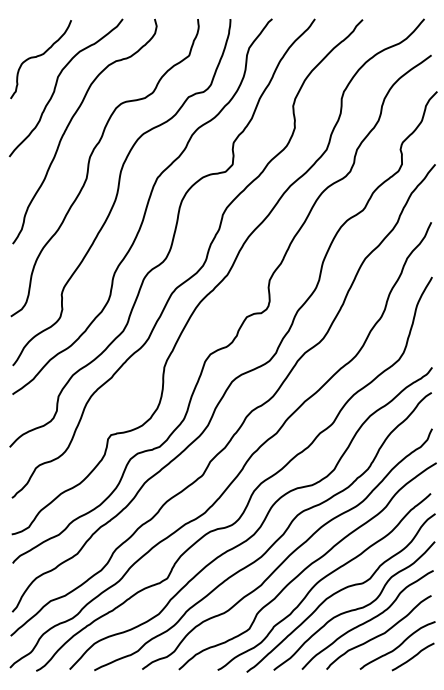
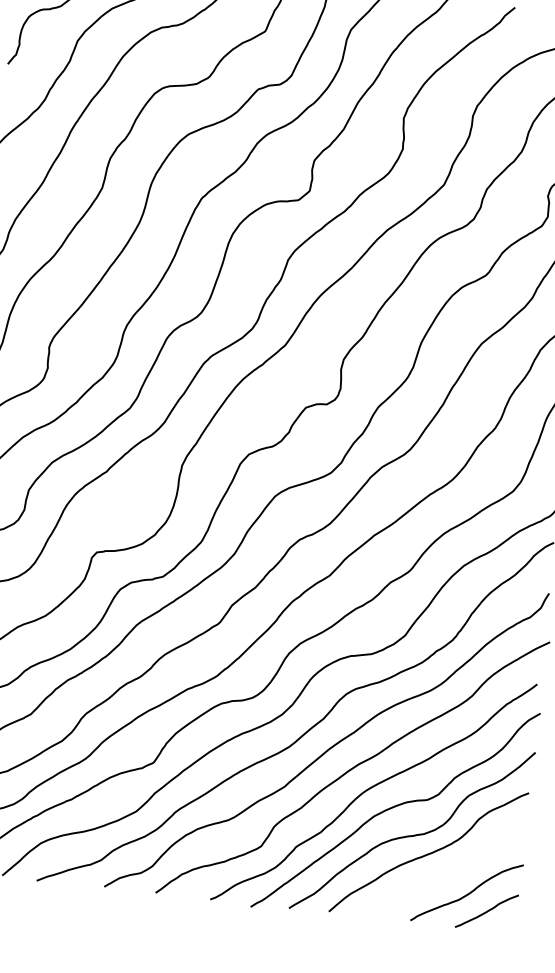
curve: (379, 634) -> (443, 874), removed

